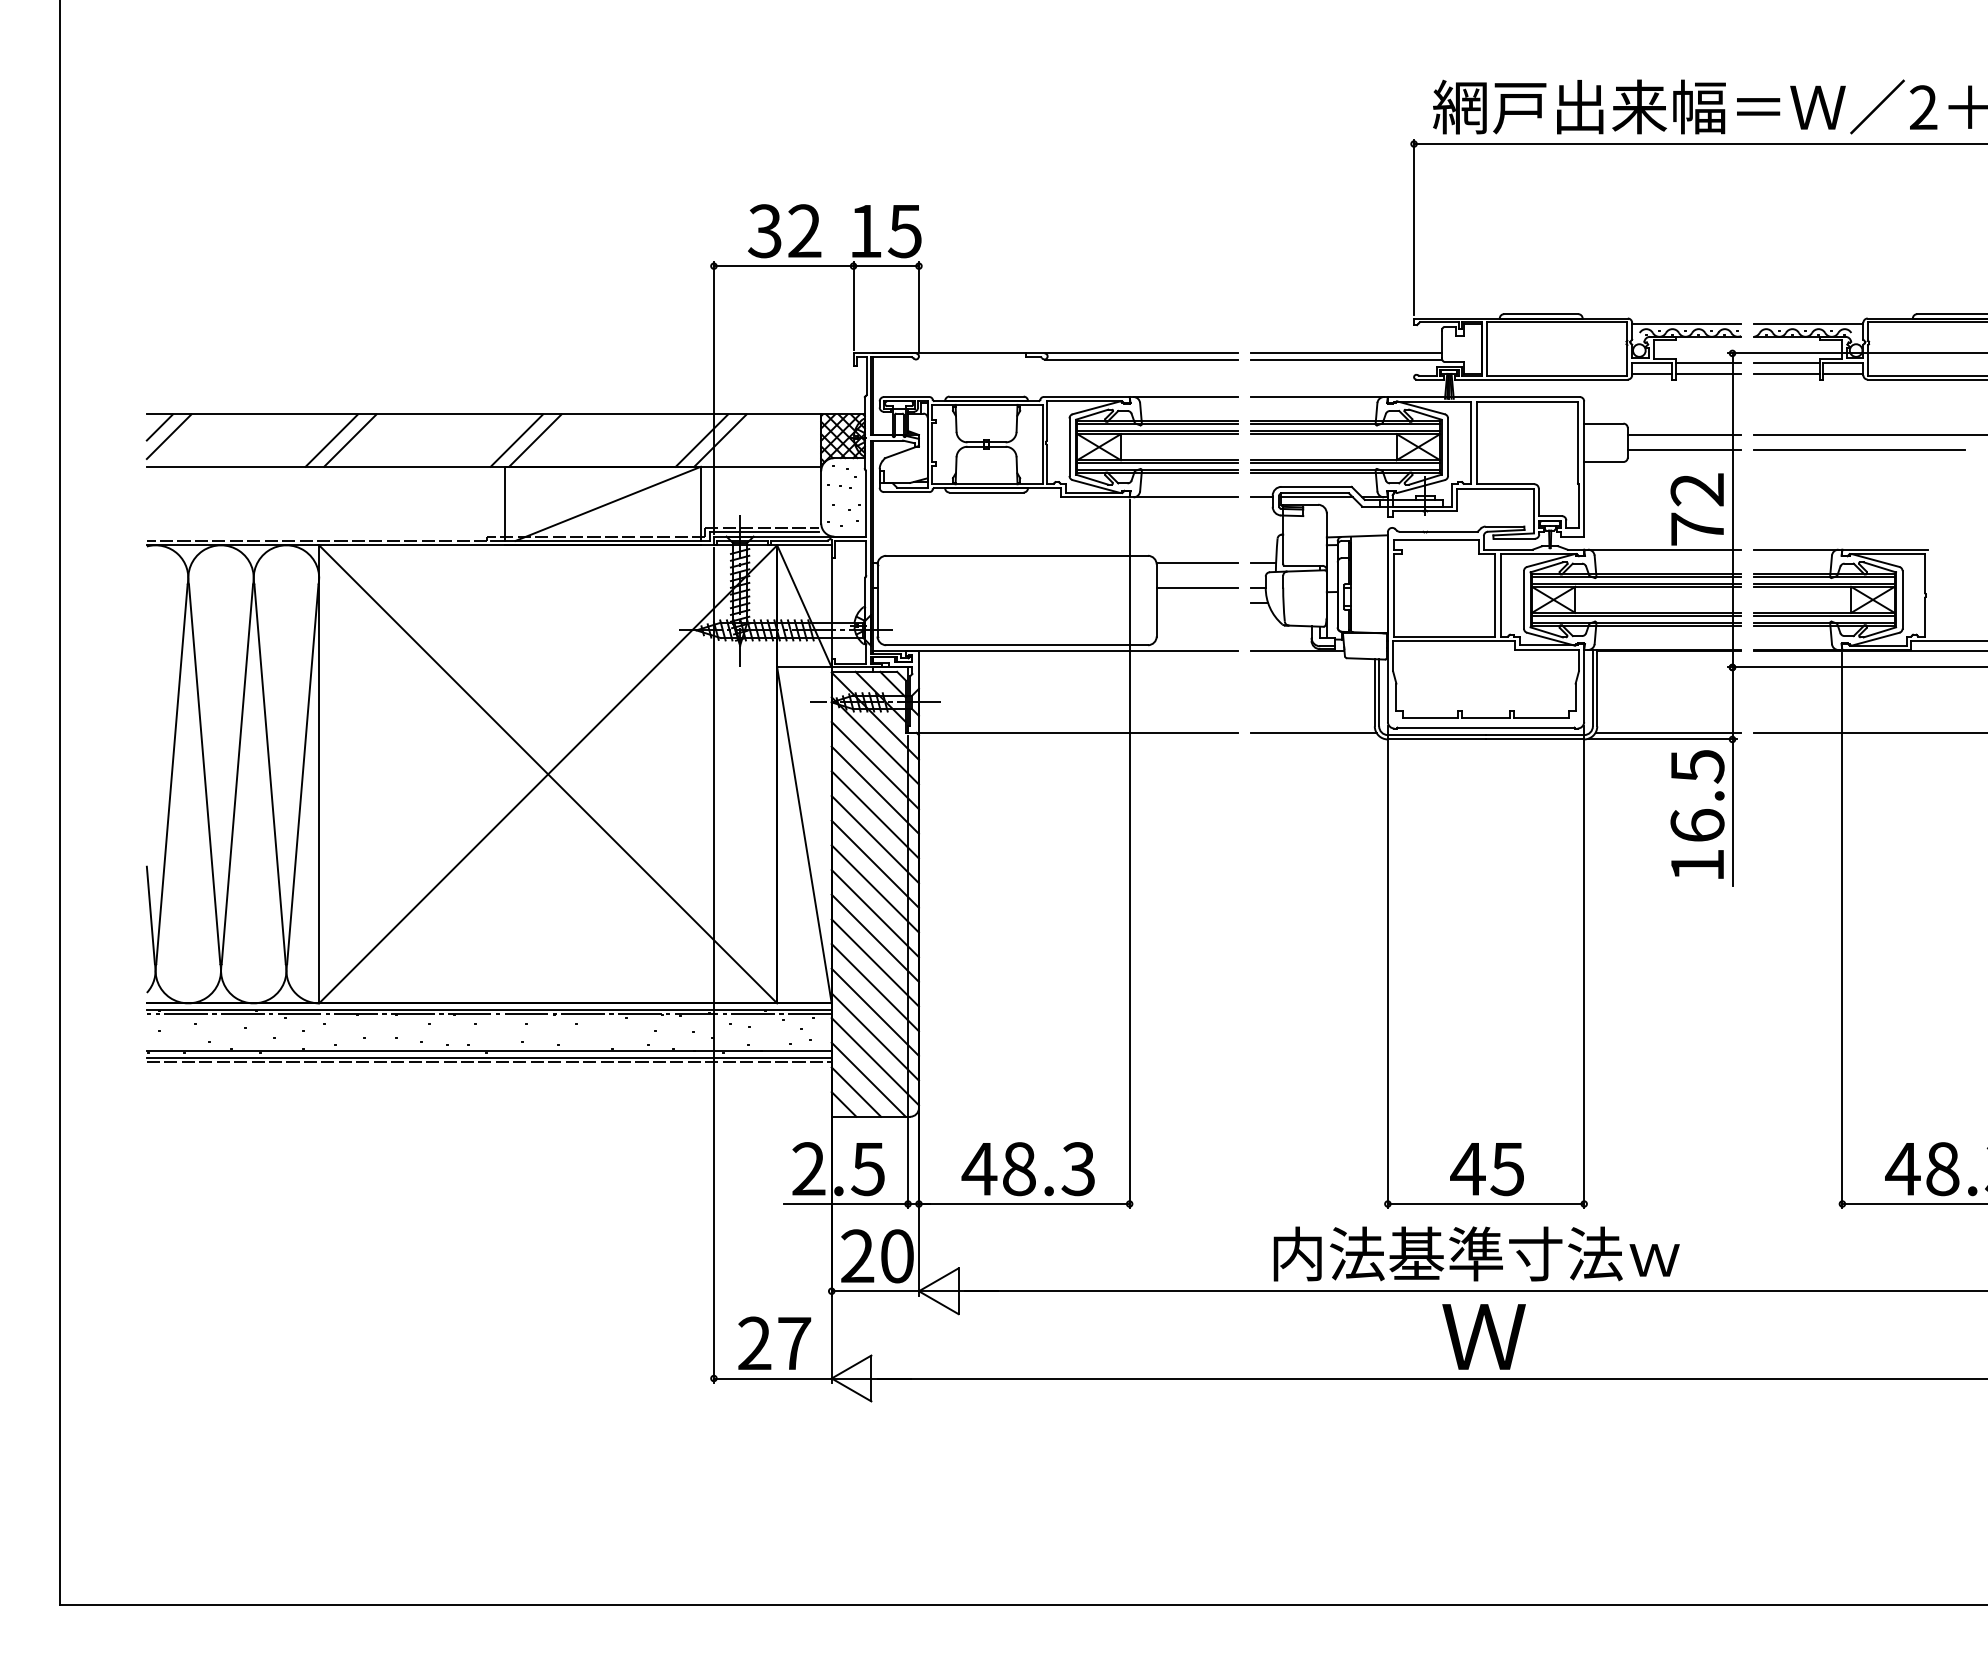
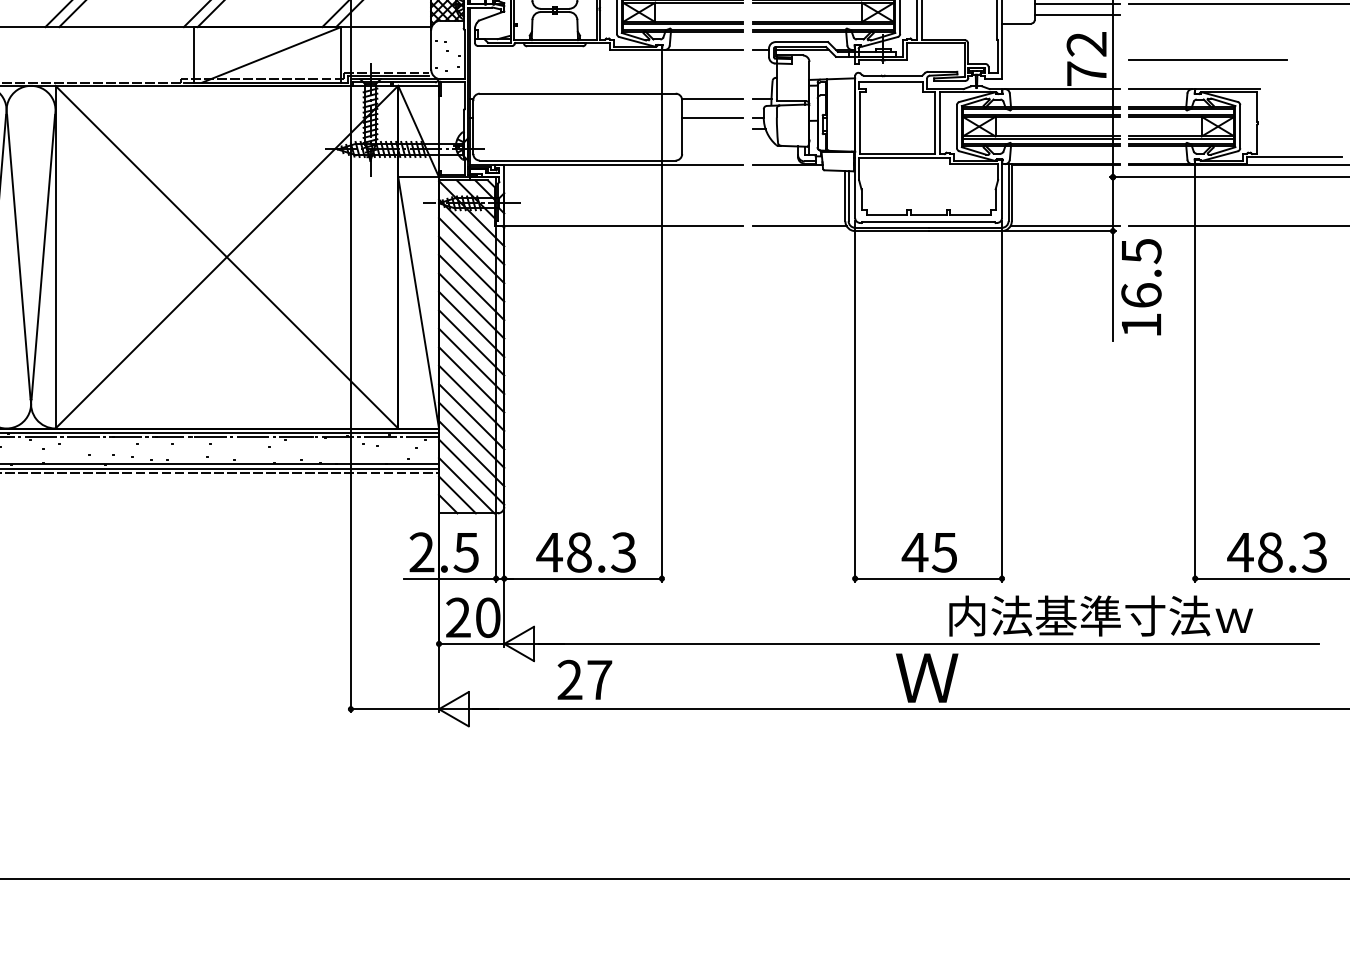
line: (1859, 449) -> (1208, 59), moved
text: (1697, 814) -> (1141, 287), moved
text: (1476, 1253) -> (1101, 615), moved
text: (774, 1342) -> (584, 679), moved

